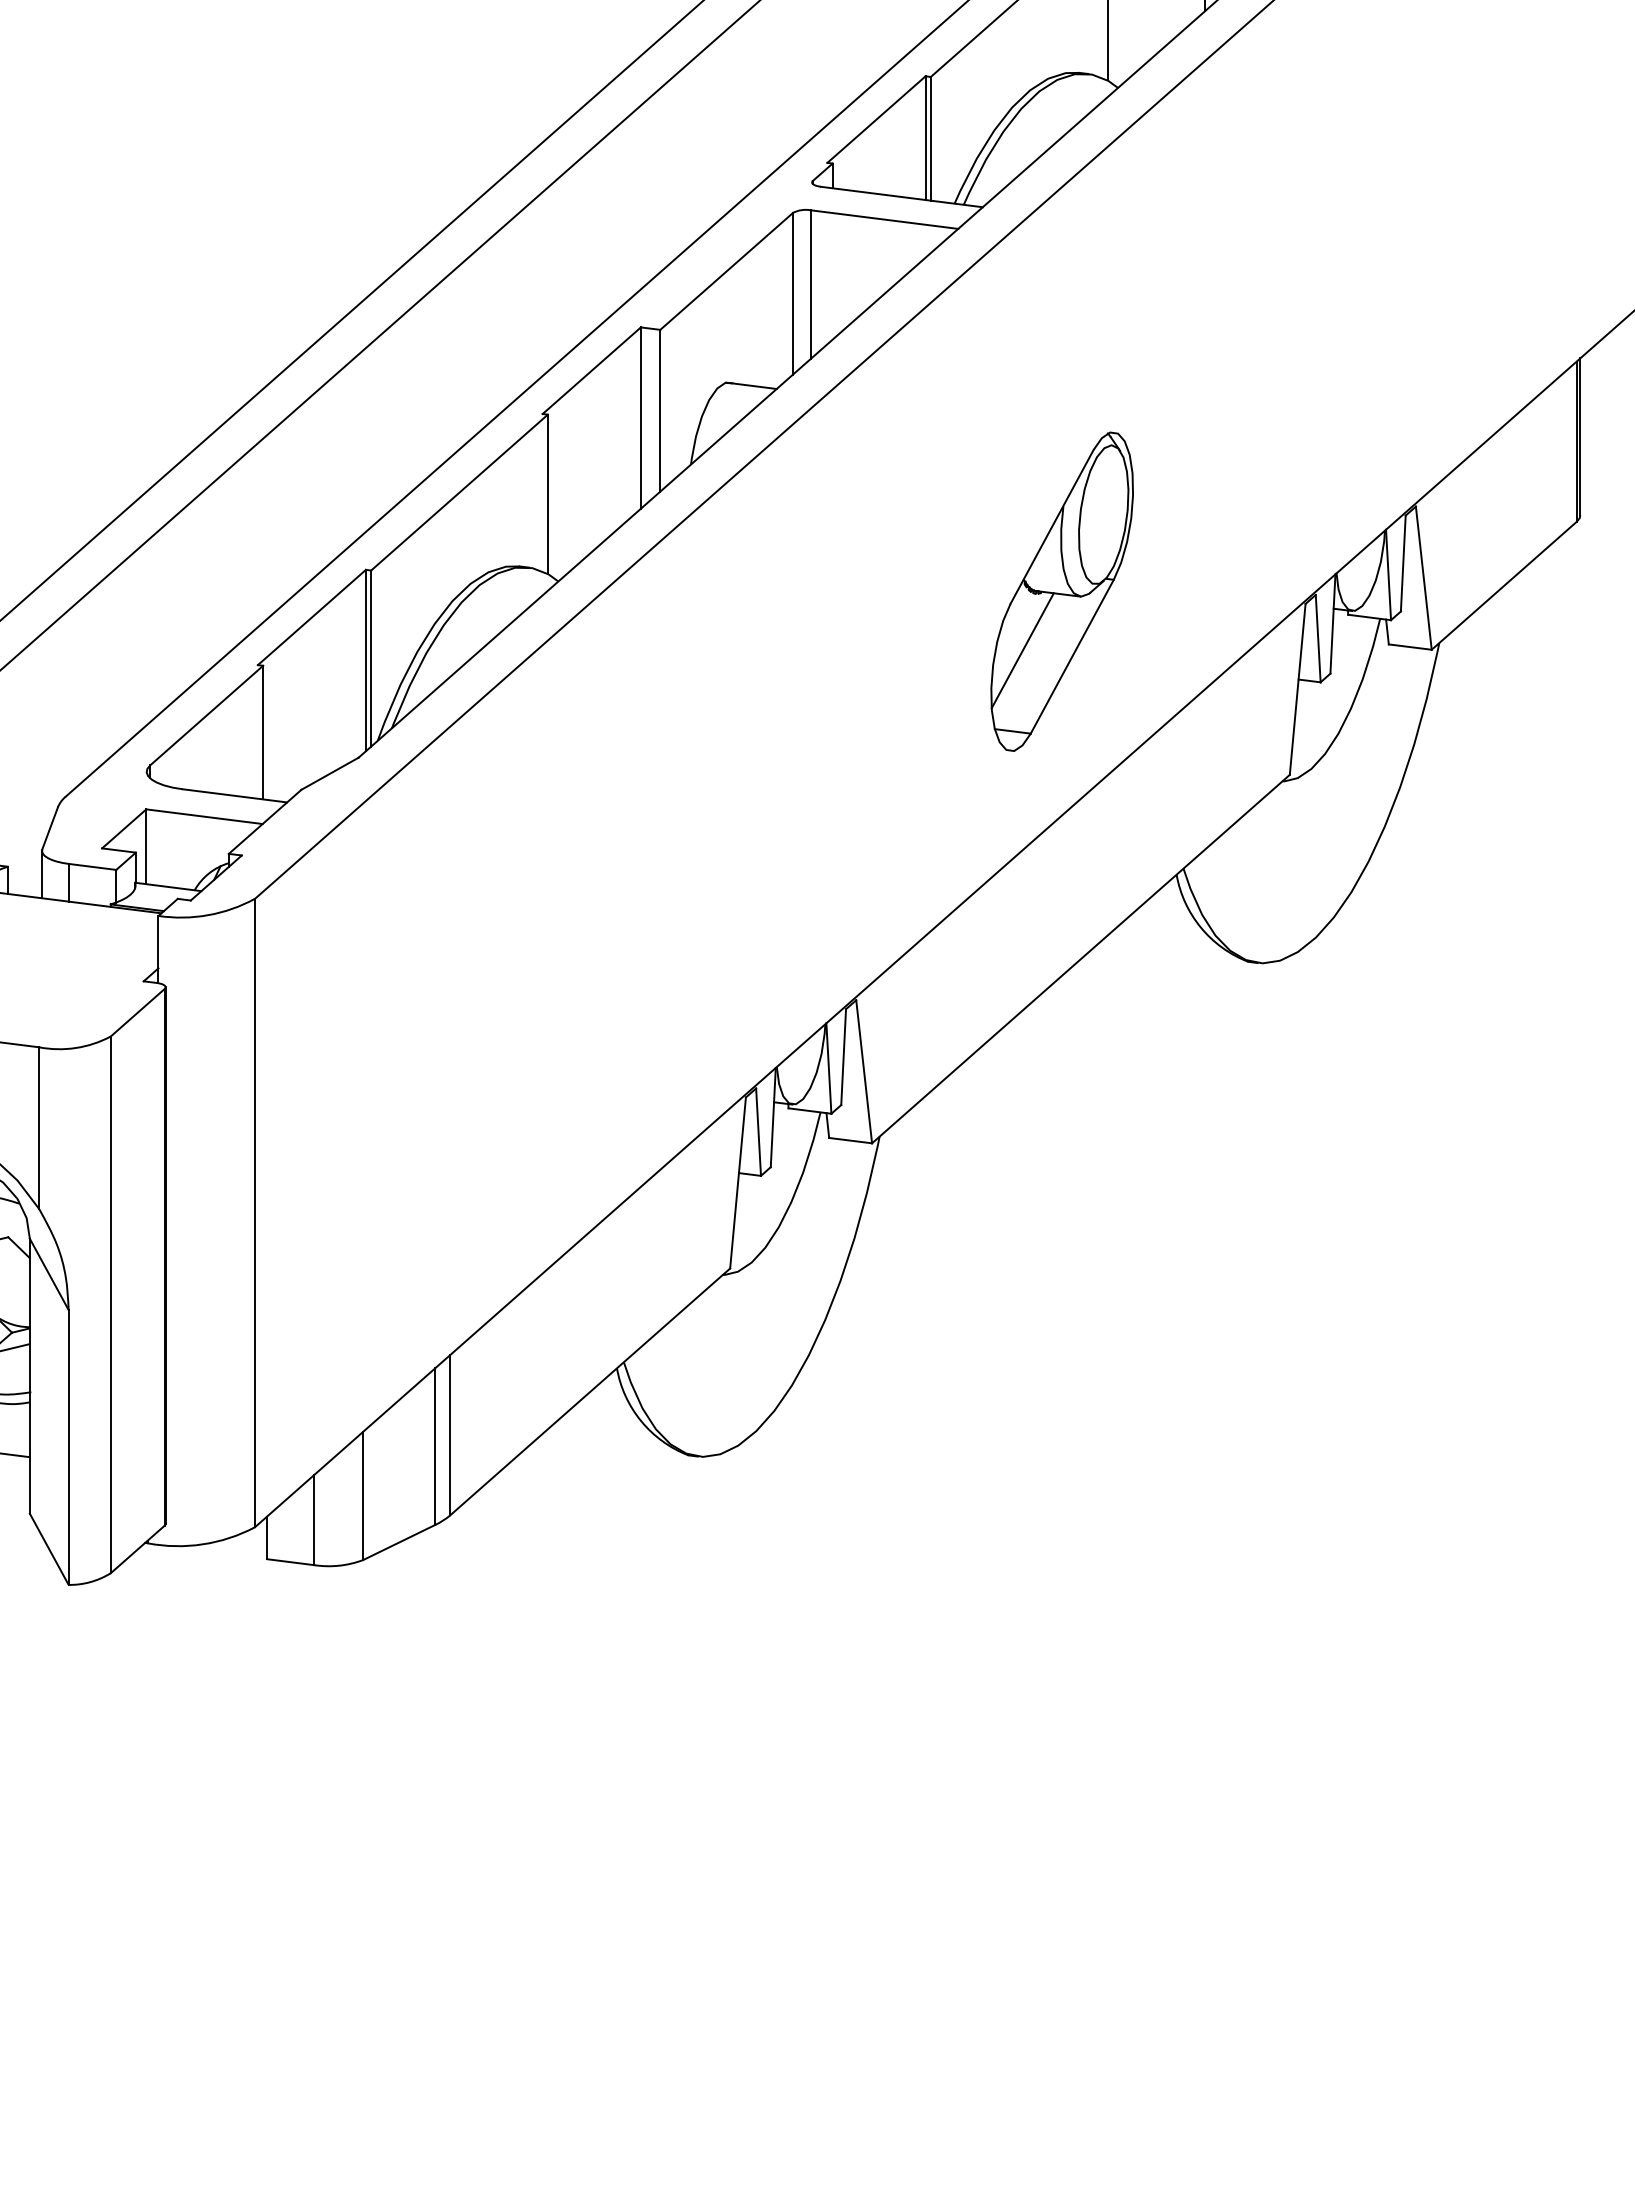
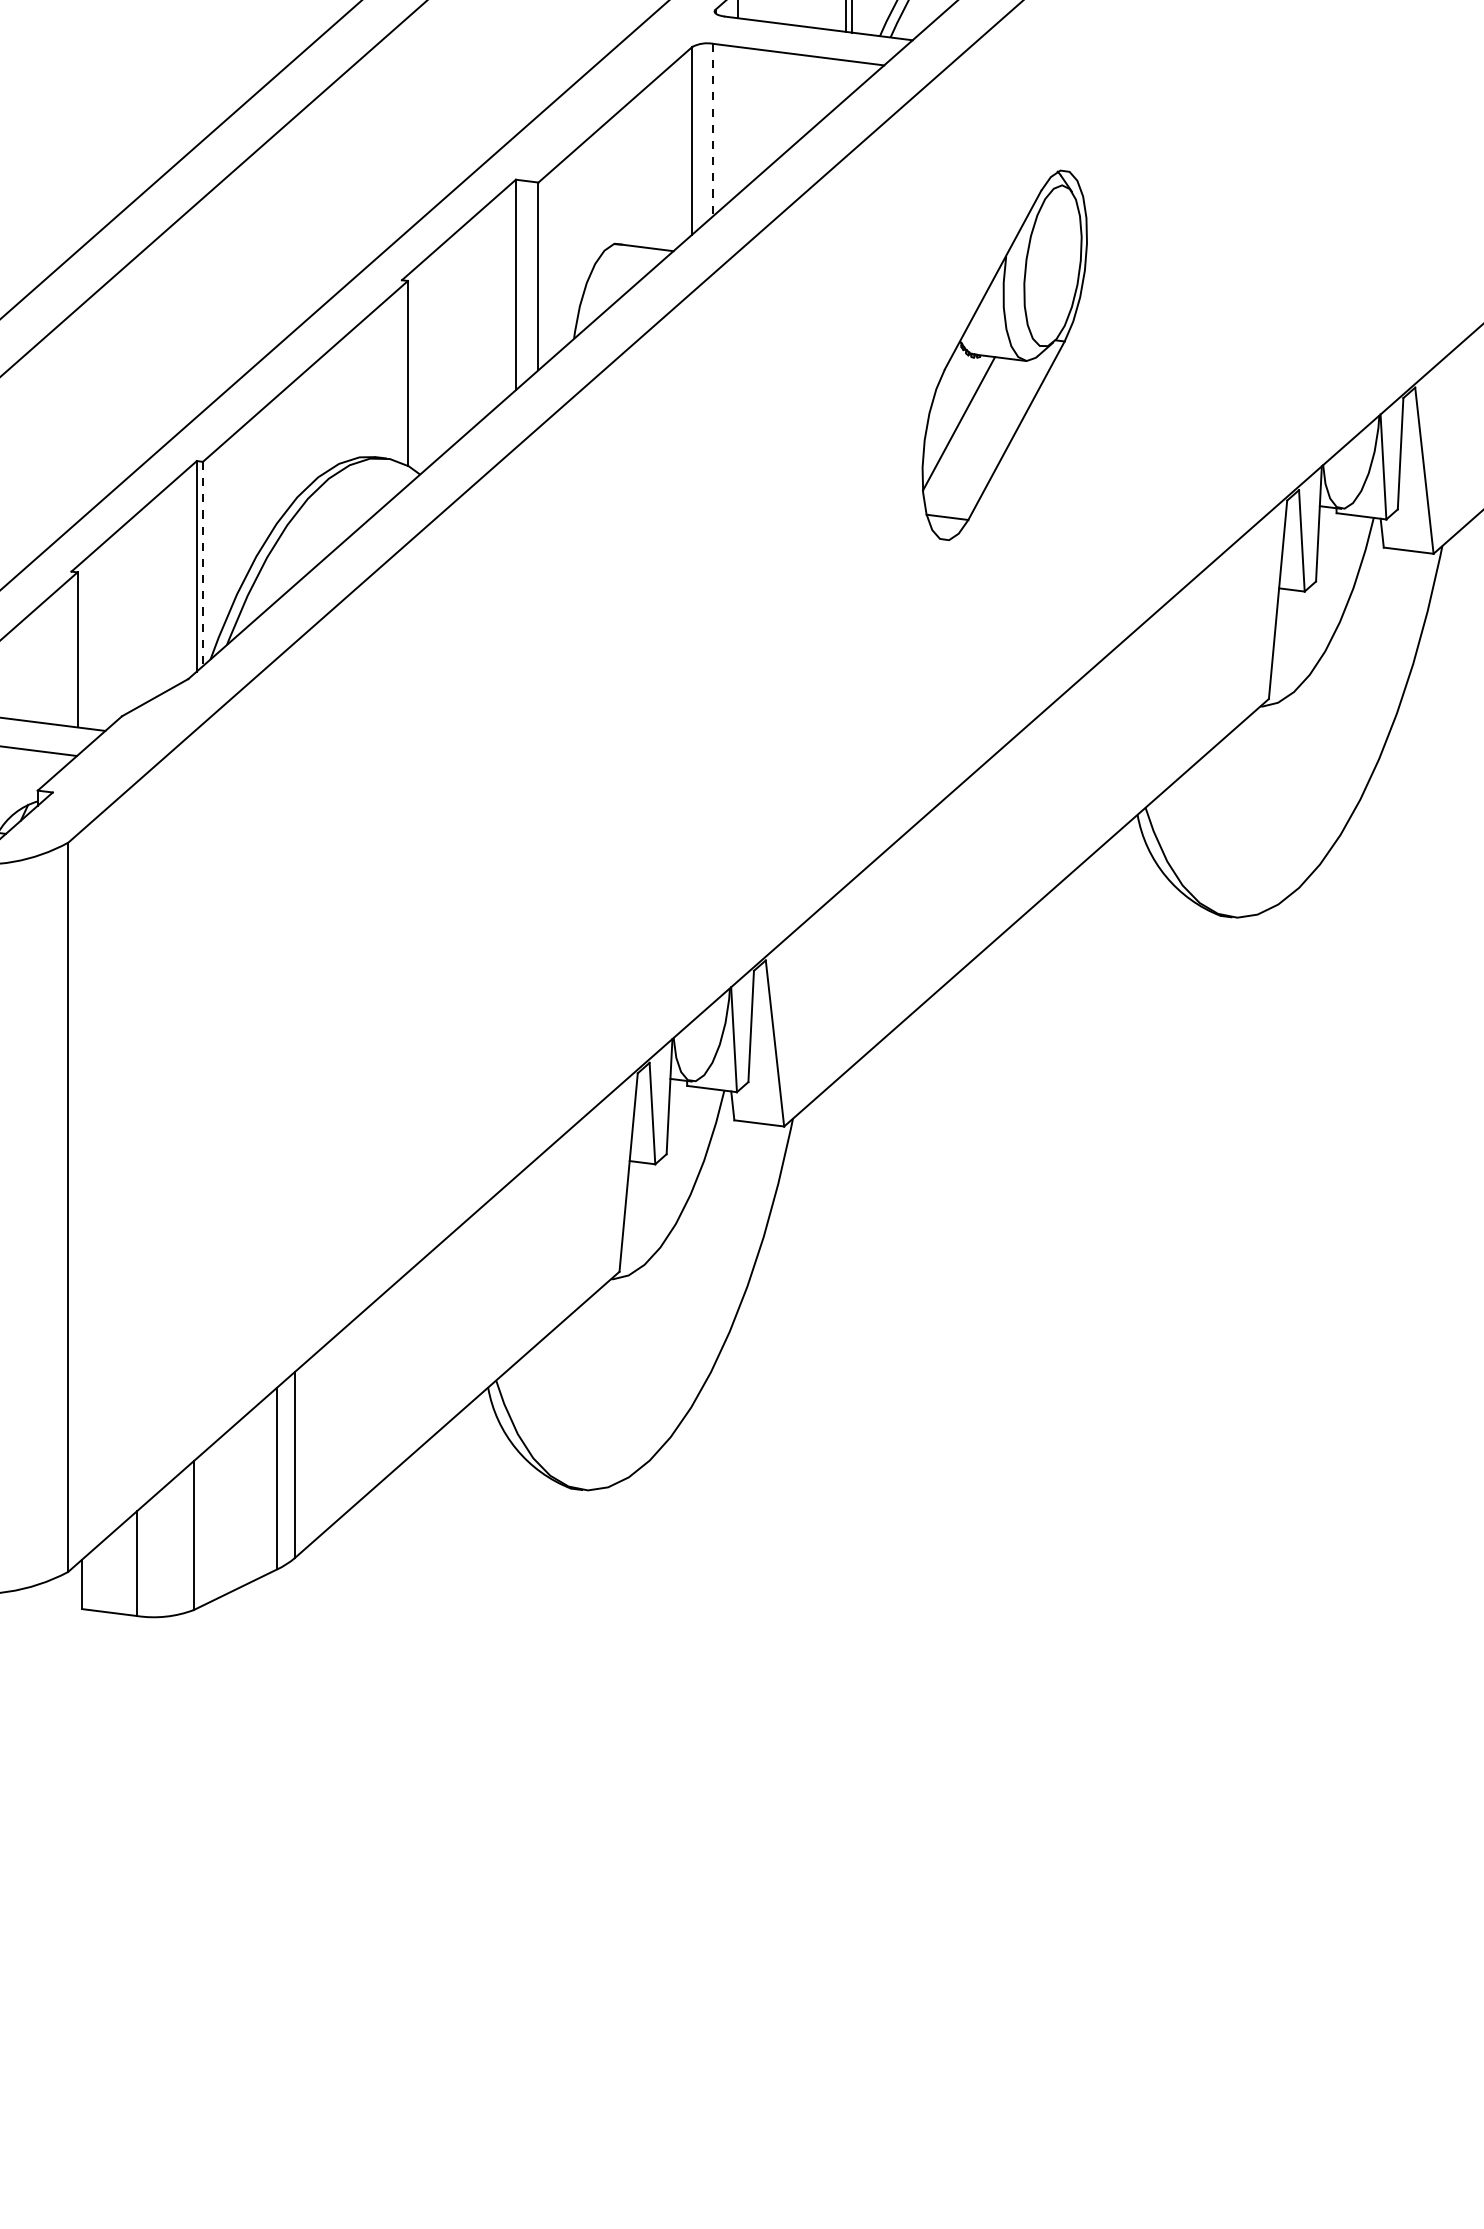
line: (810, 285) -> (712, 131), solid -> dashed
part: (1061, 591) -> (1003, 355), moved
line: (371, 659) -> (203, 565), solid -> dashed

